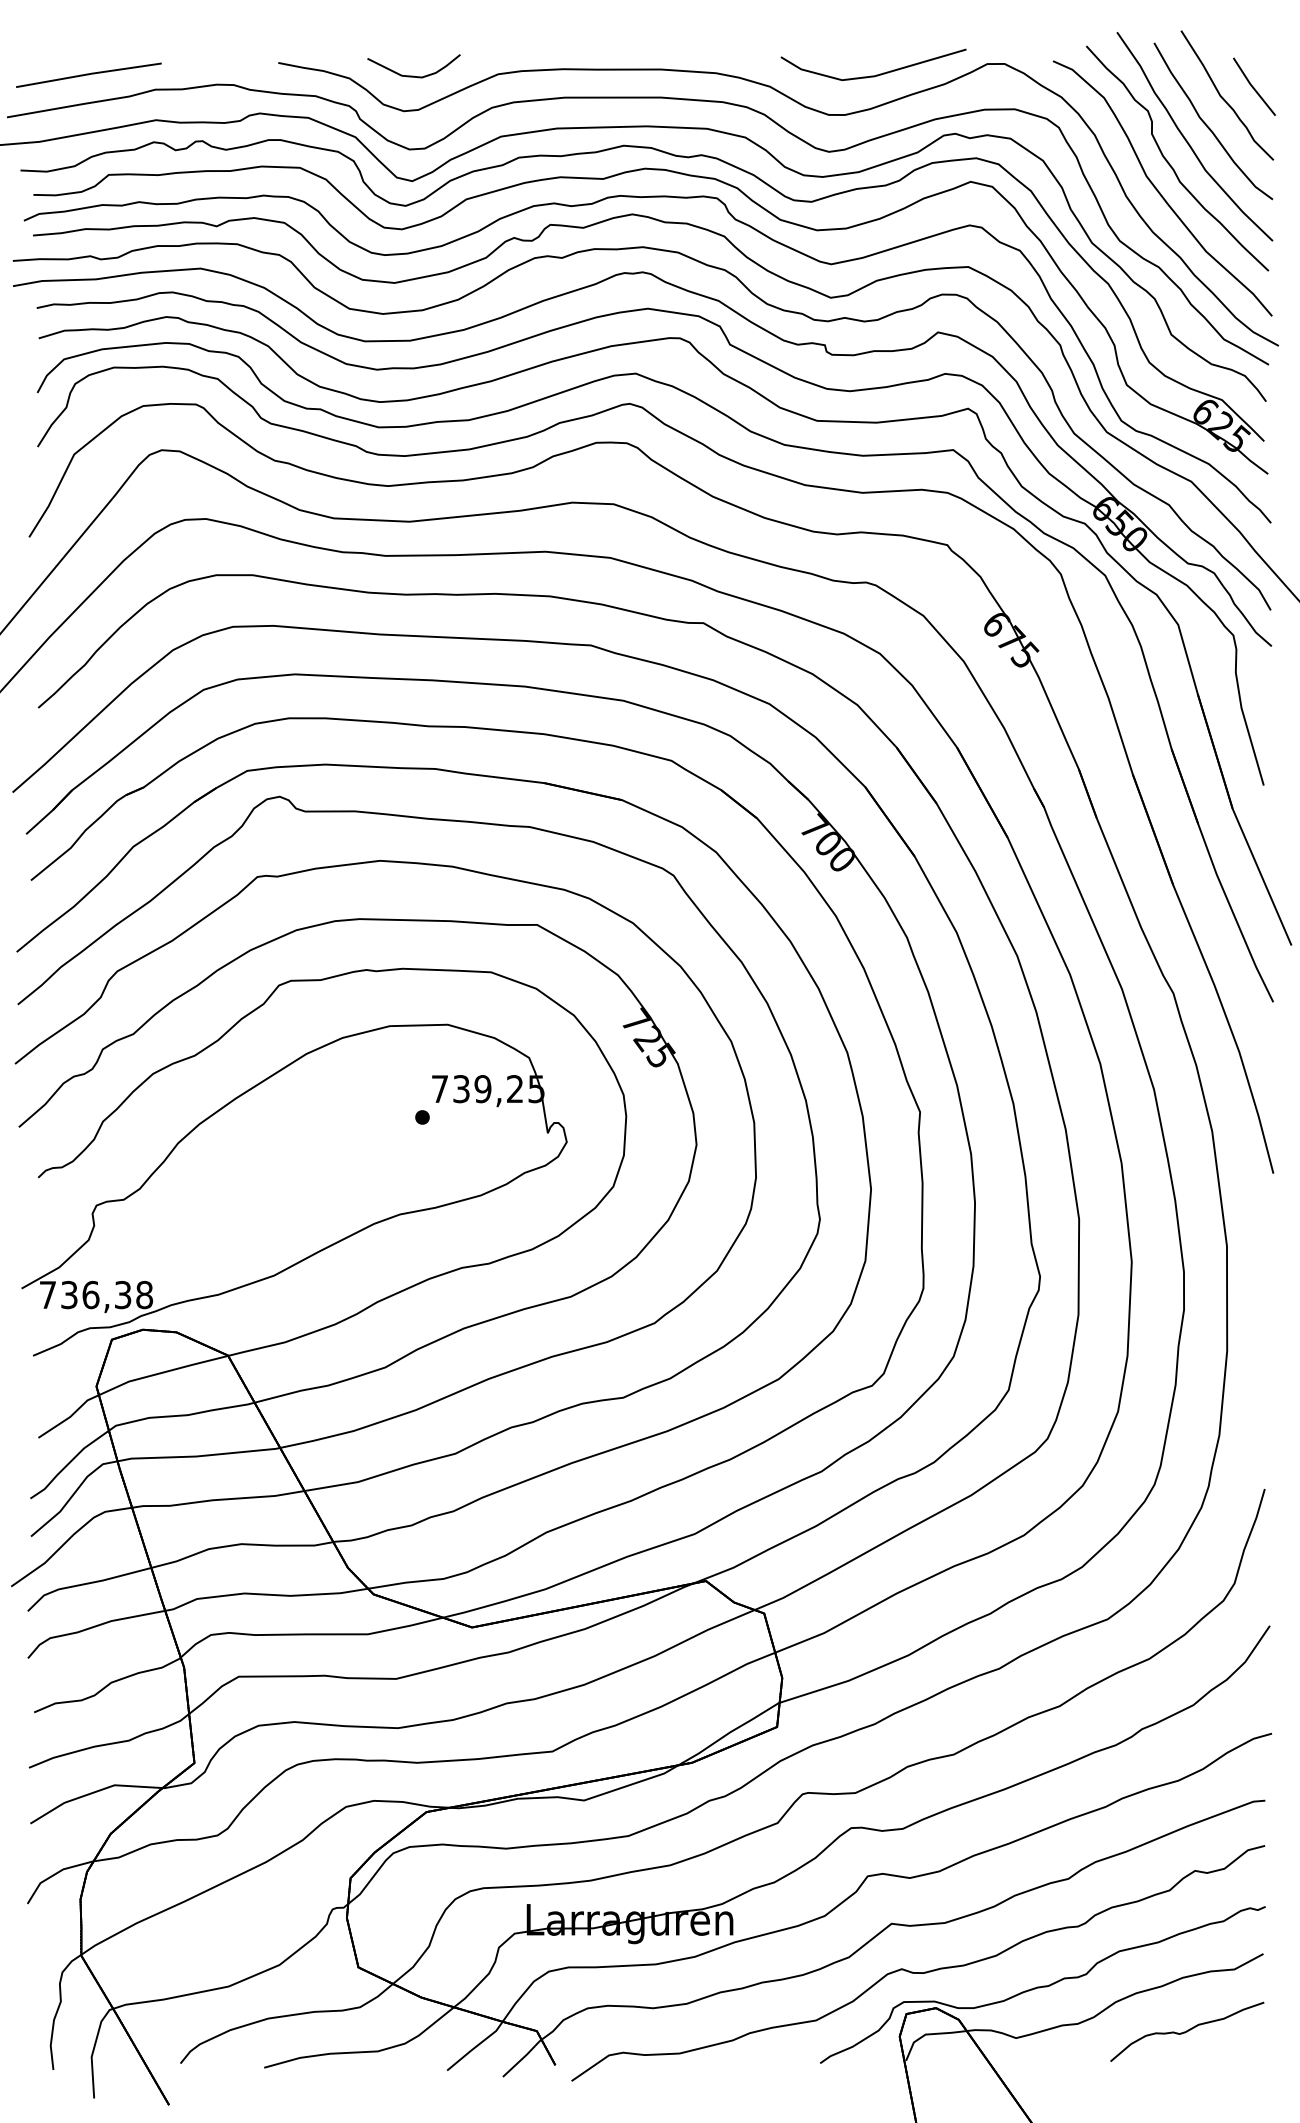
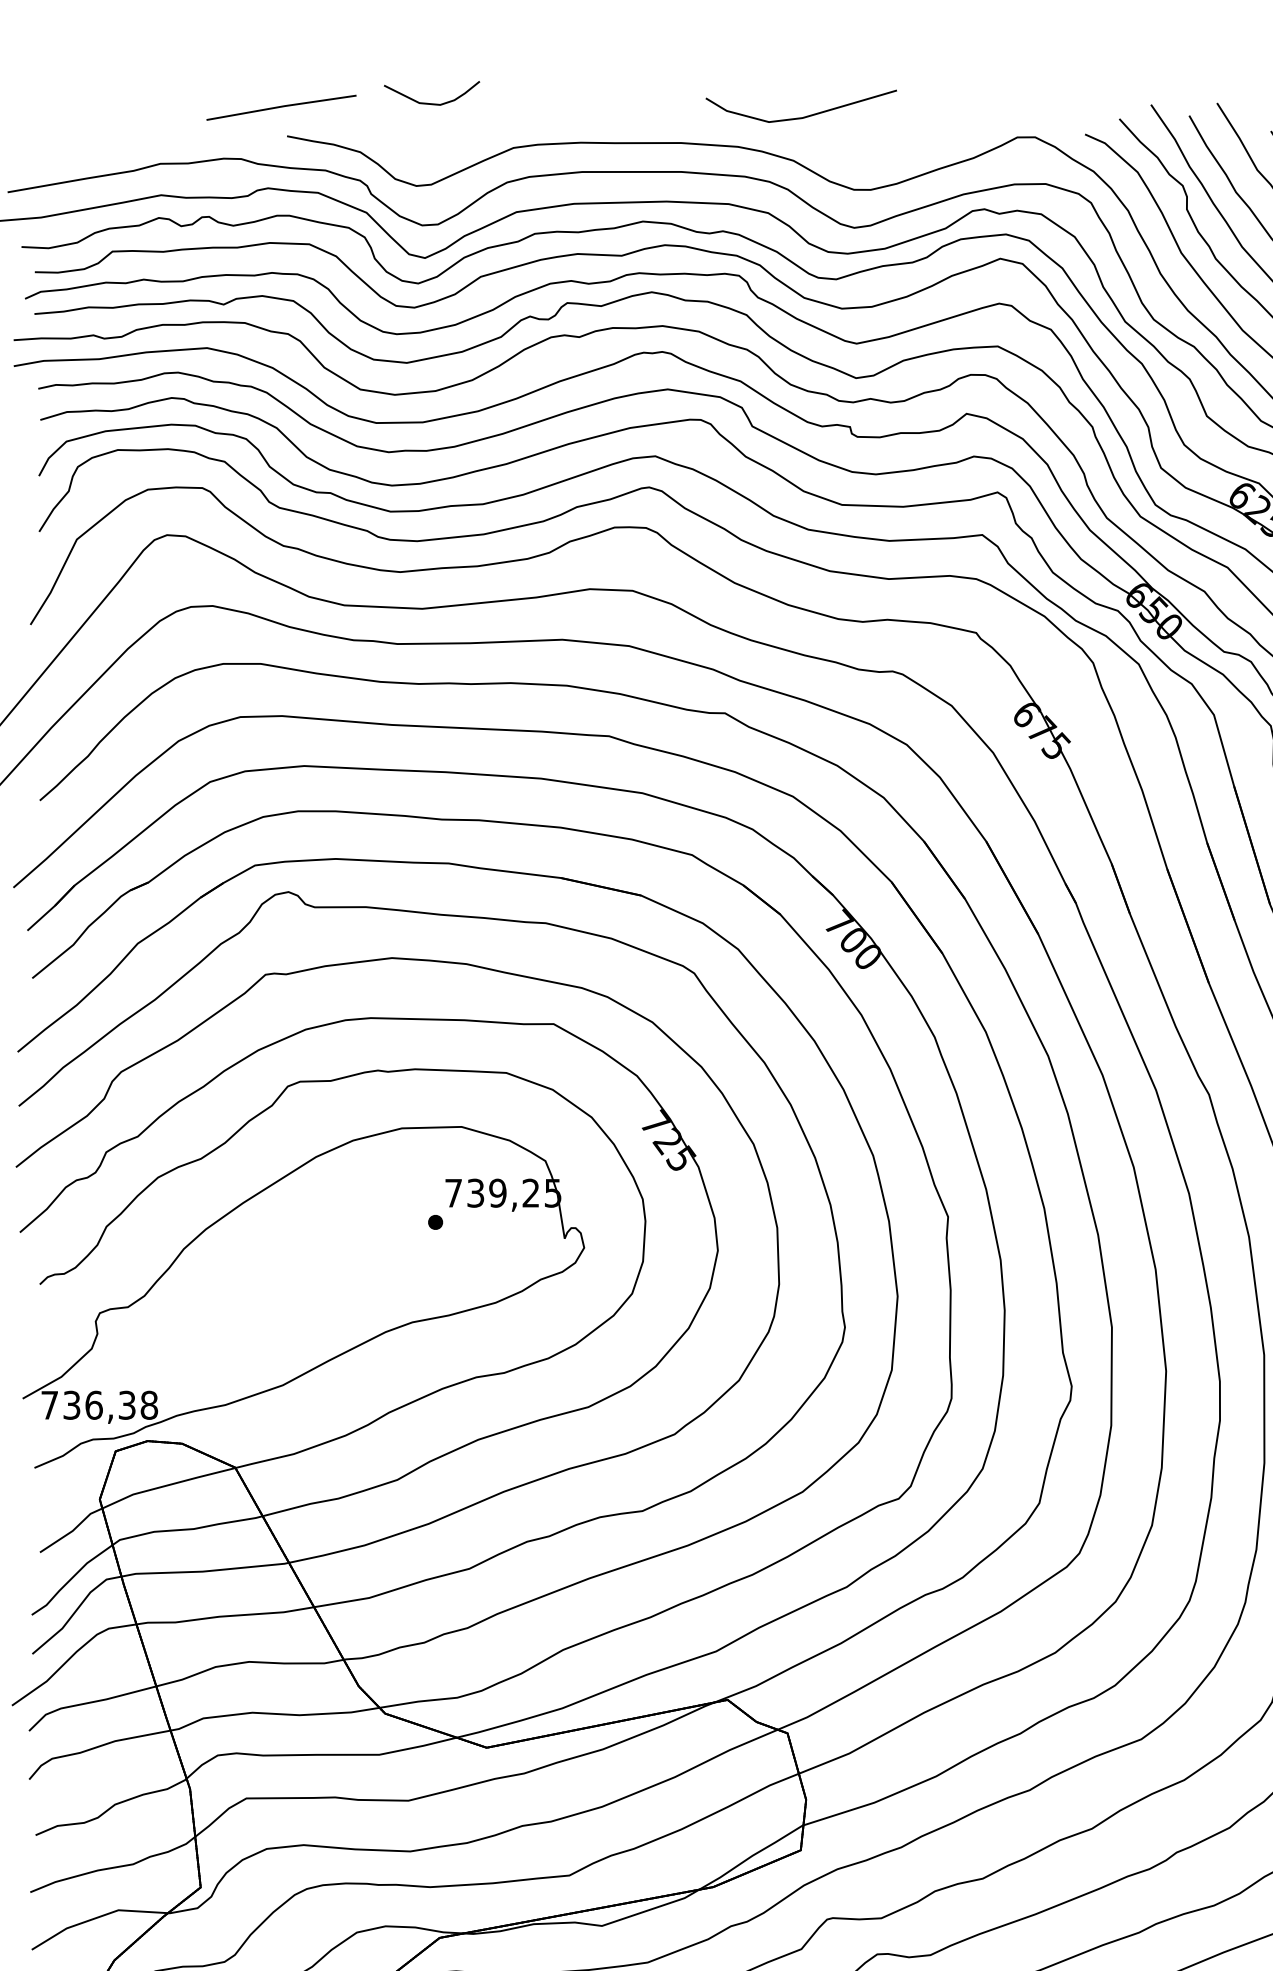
line: (88, 74) -> (281, 106), moved
line: (876, 74) -> (804, 116), moved
curve: (413, 75) -> (431, 102), moved

